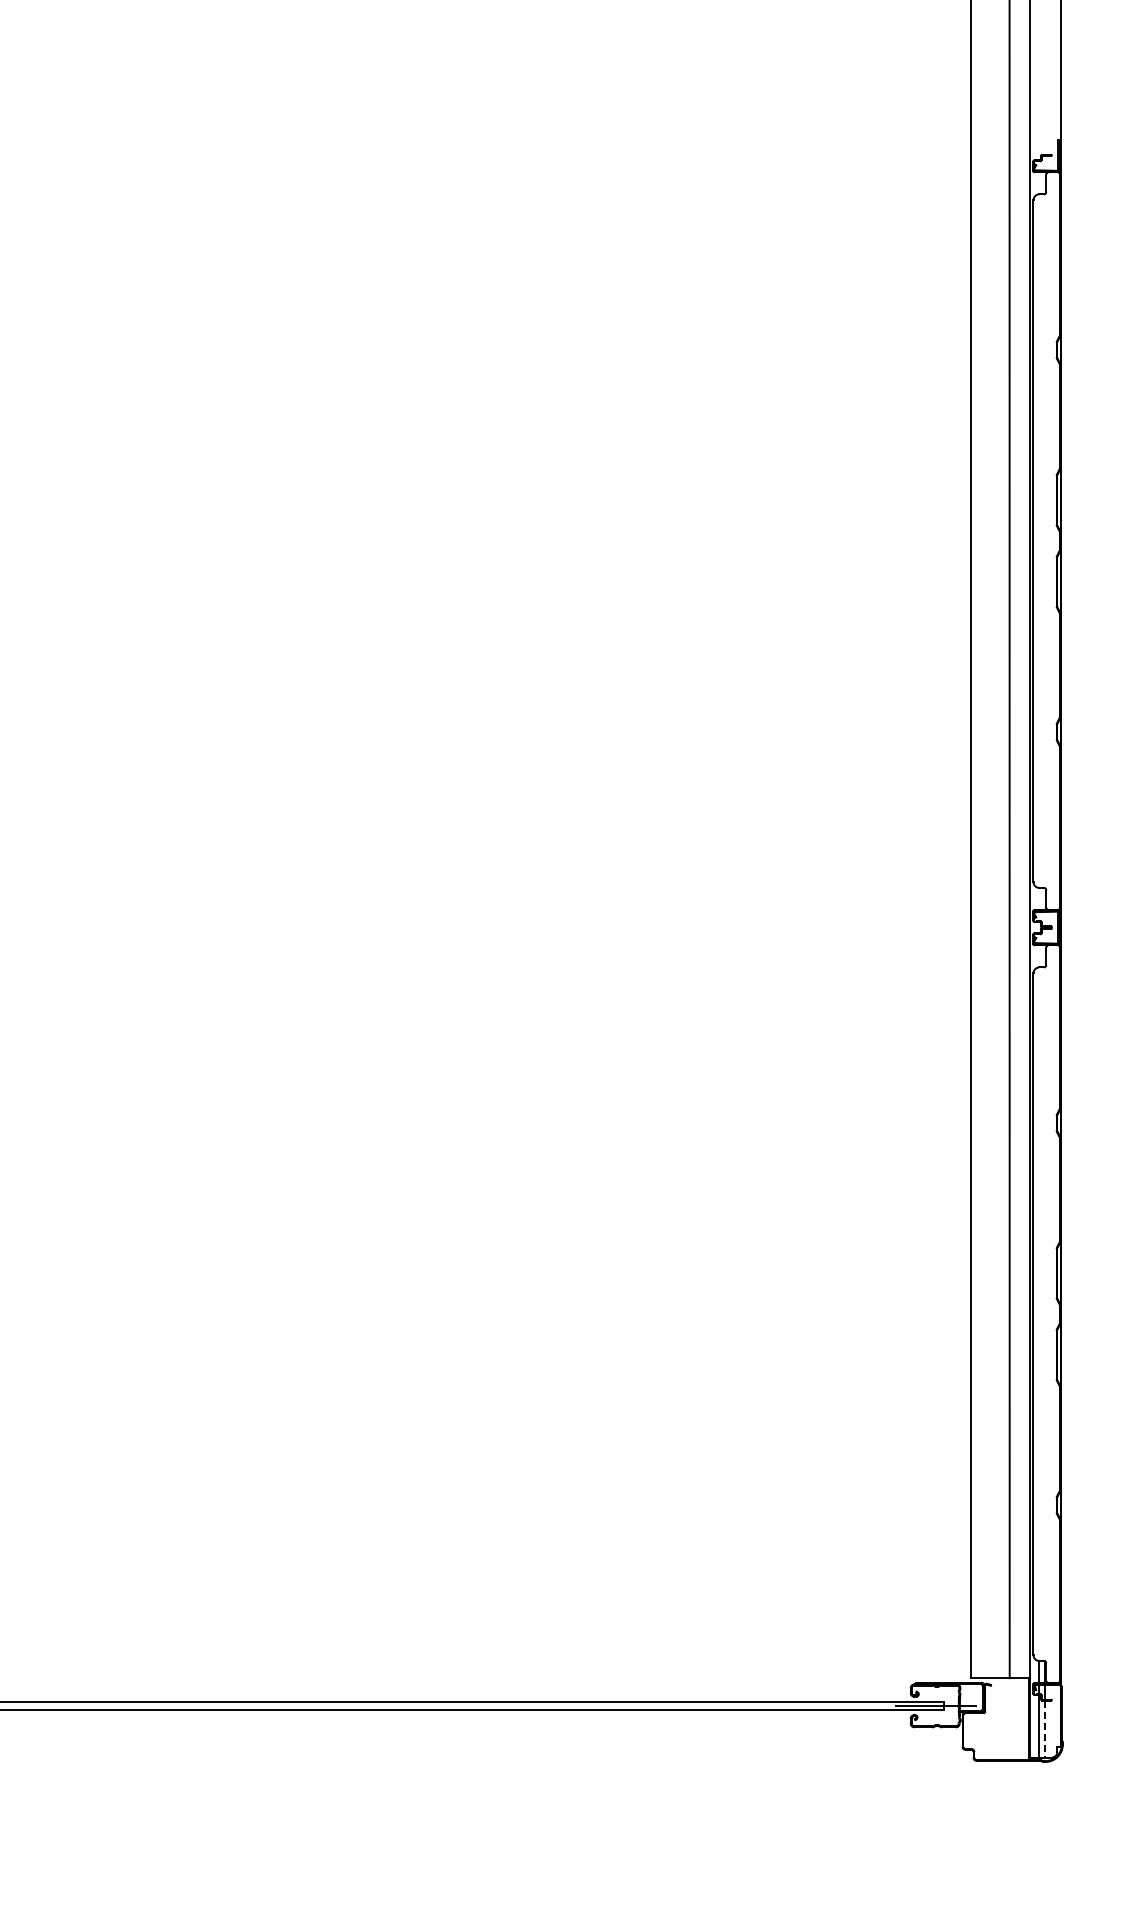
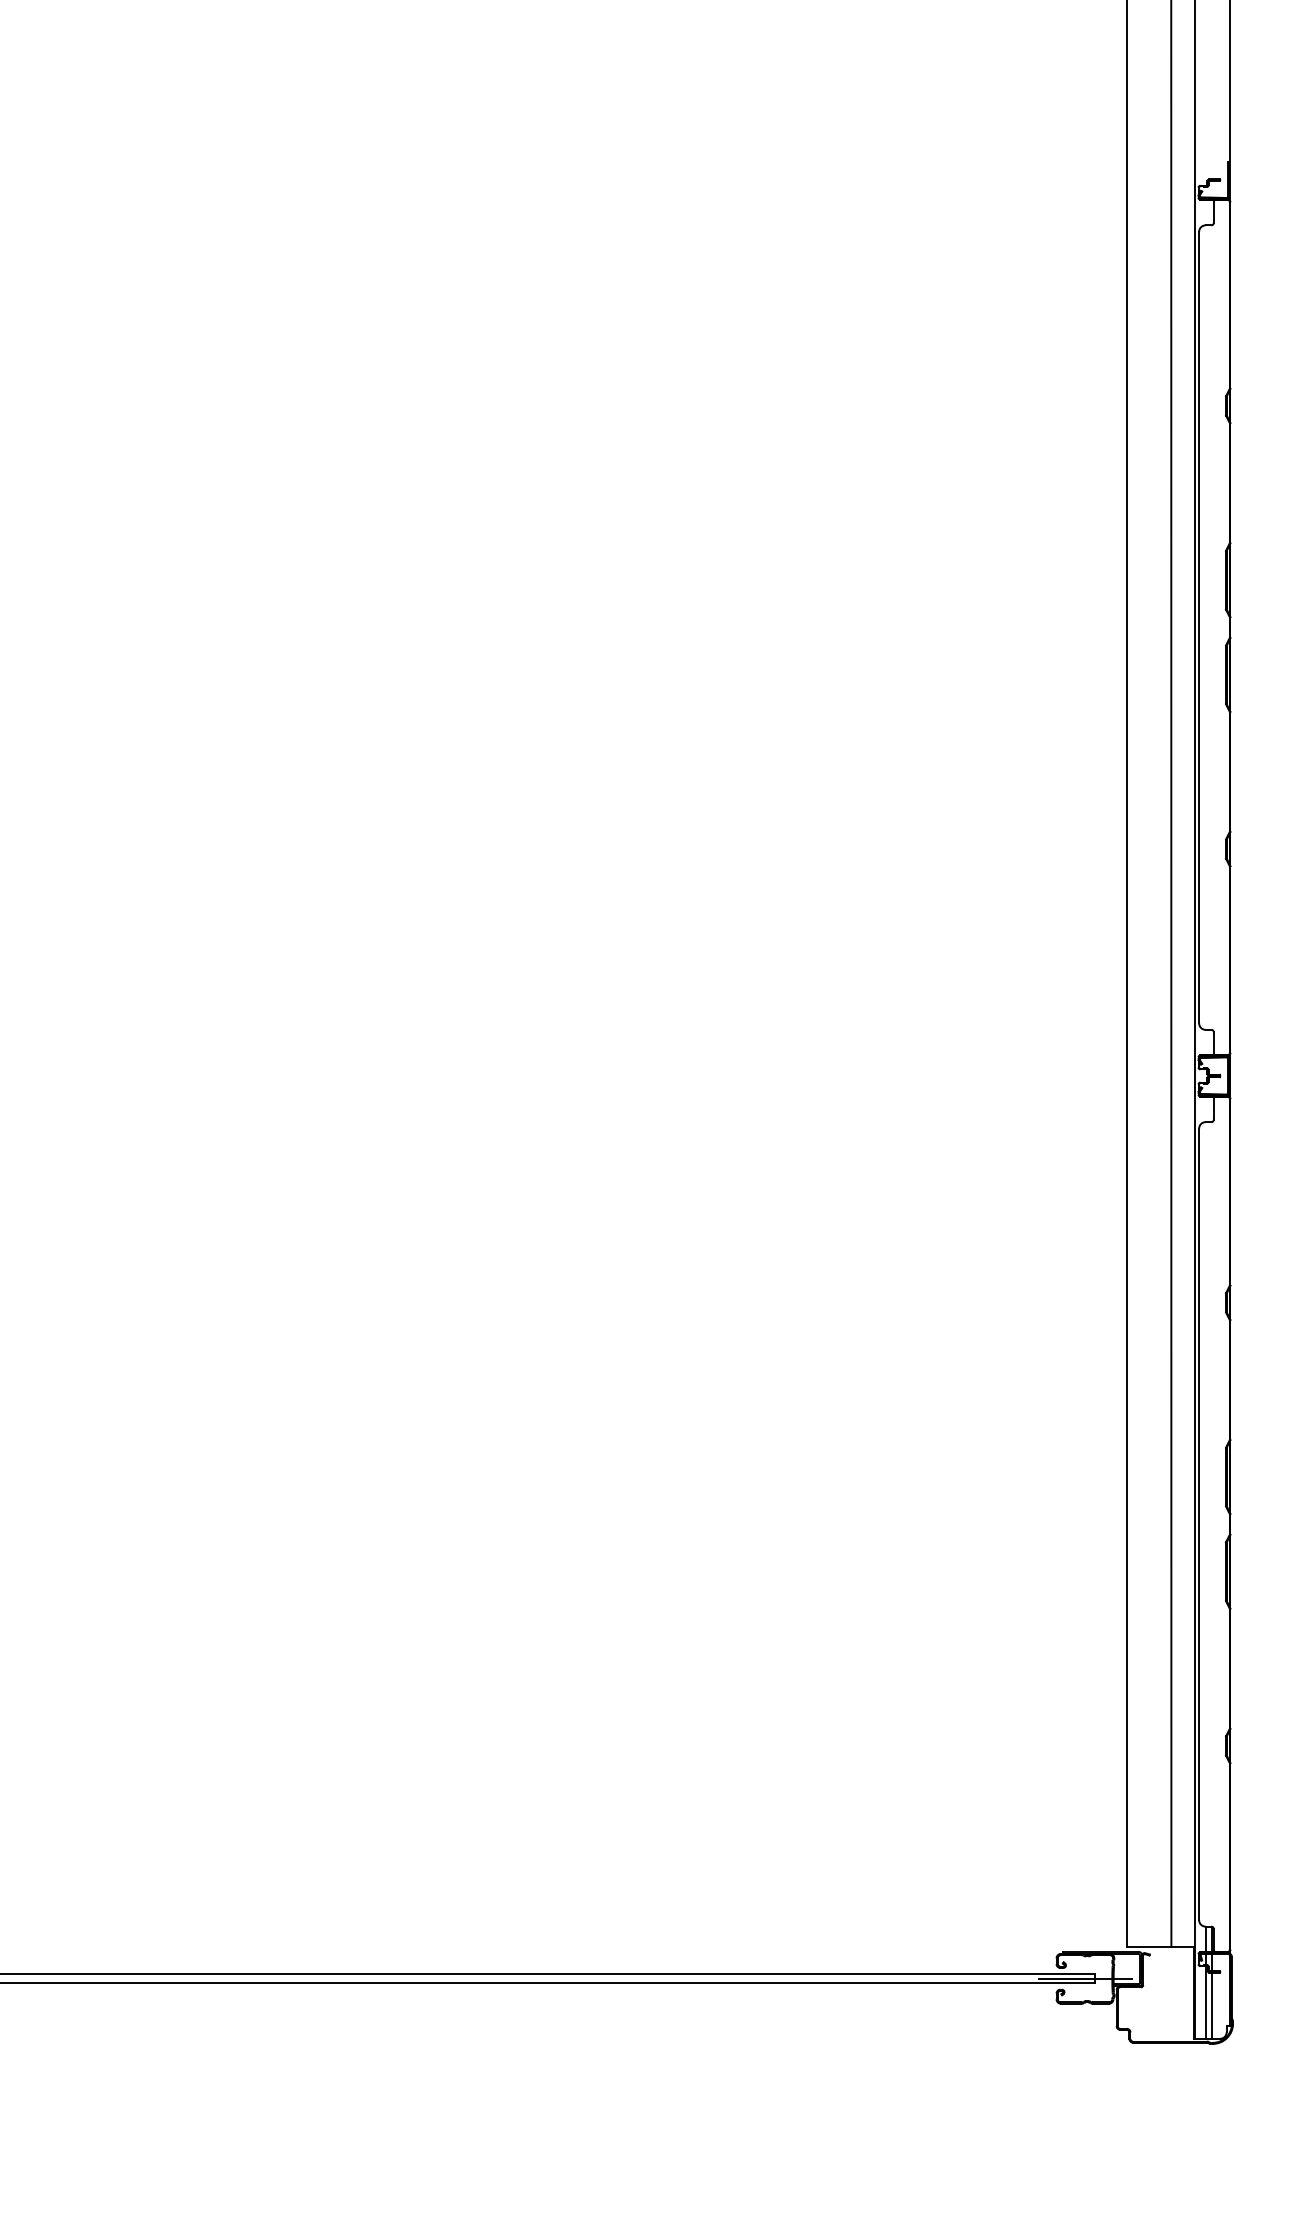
line: (1044, 1729) -> (1211, 2006), dashed -> solid

